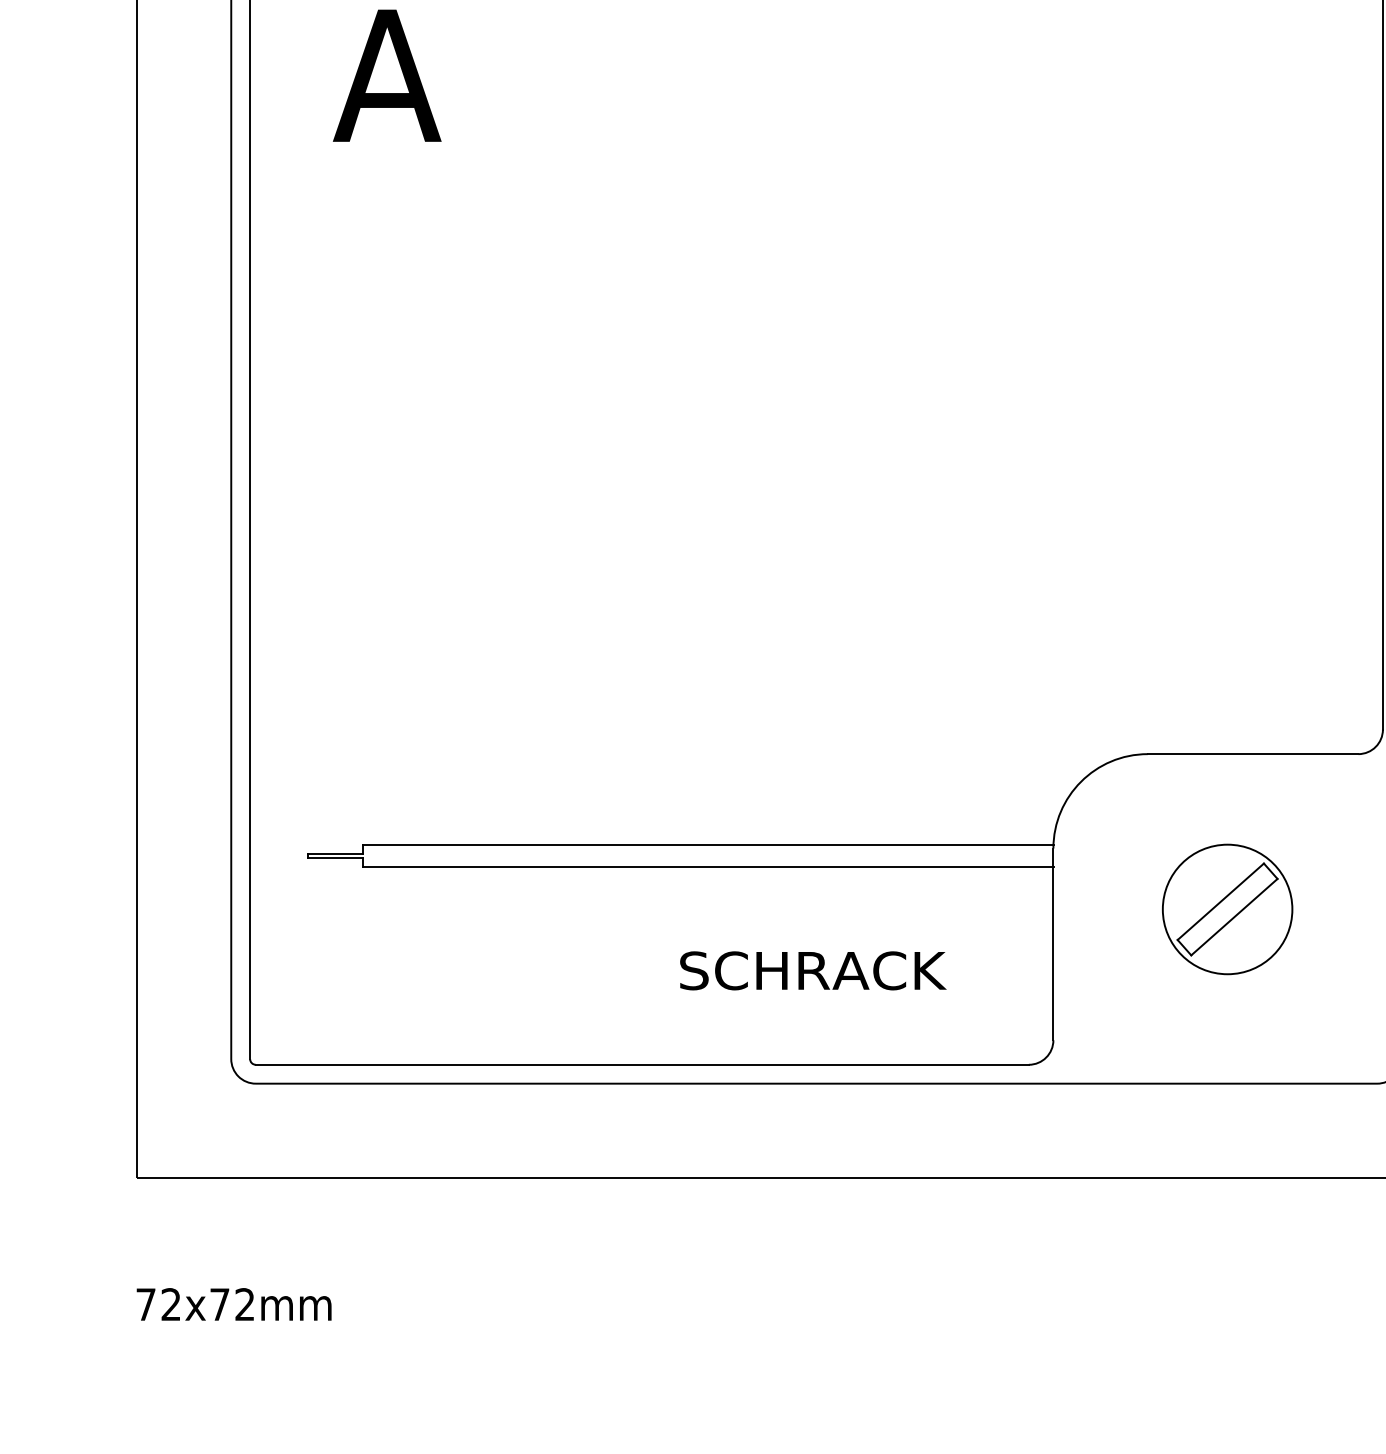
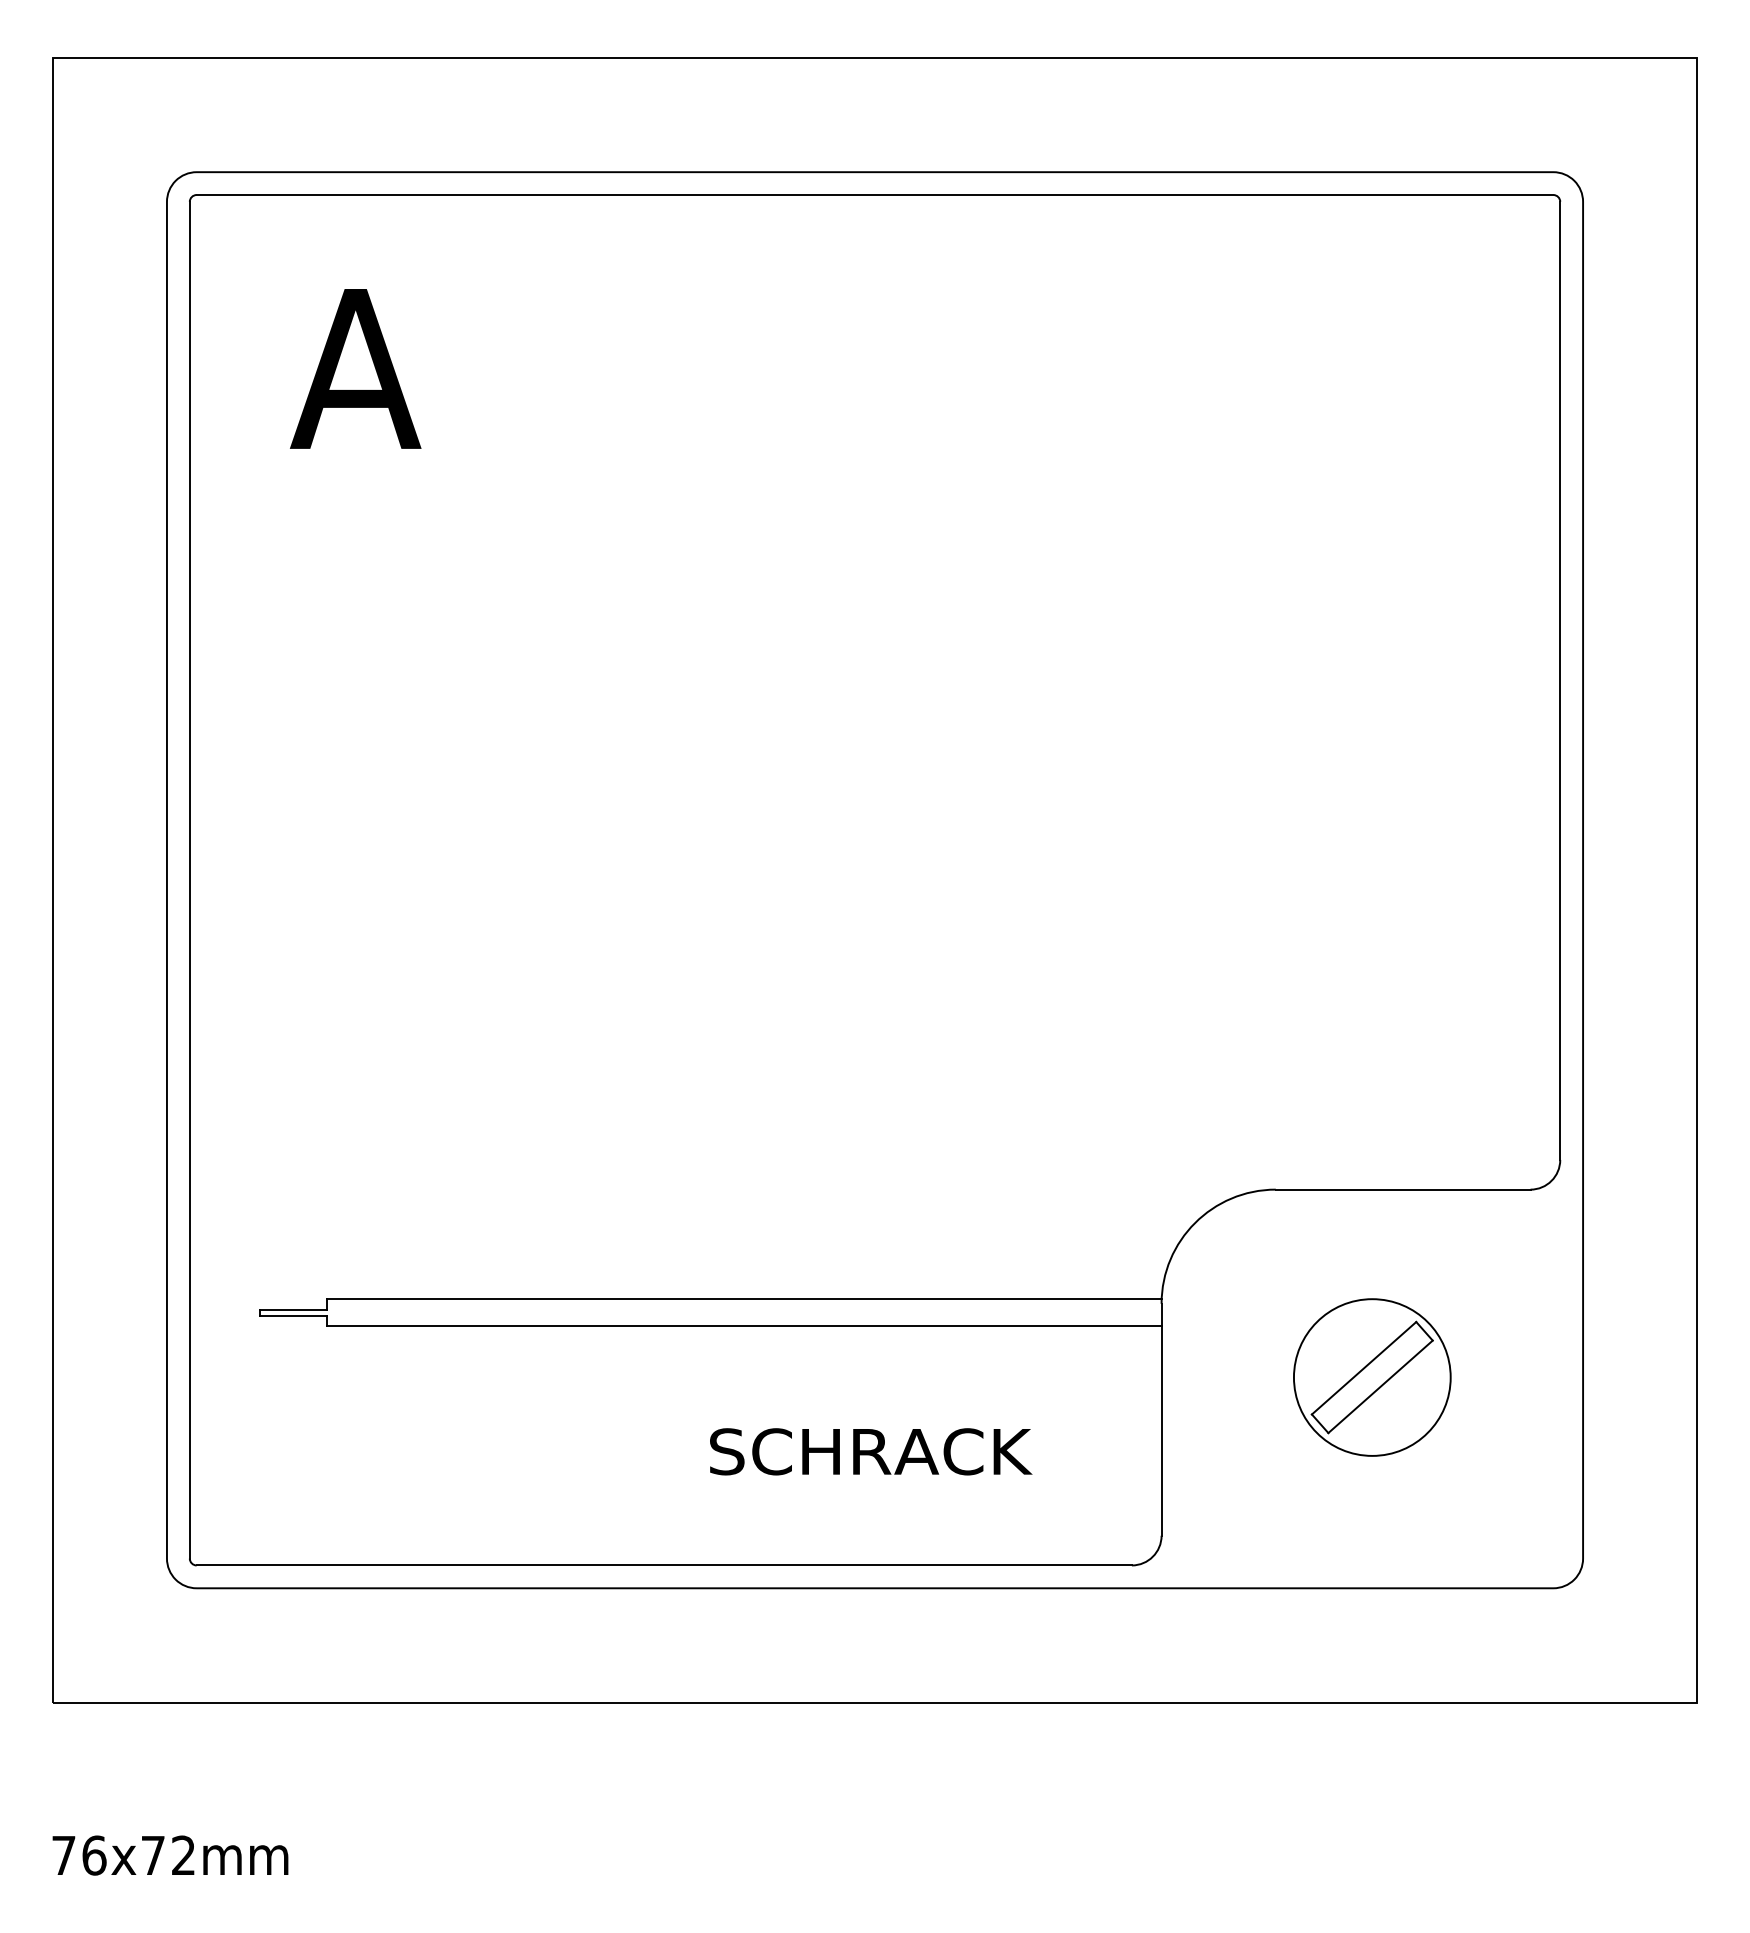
text: (171, 1304) -> (94, 1855), 72x72mm -> 76x72mm

